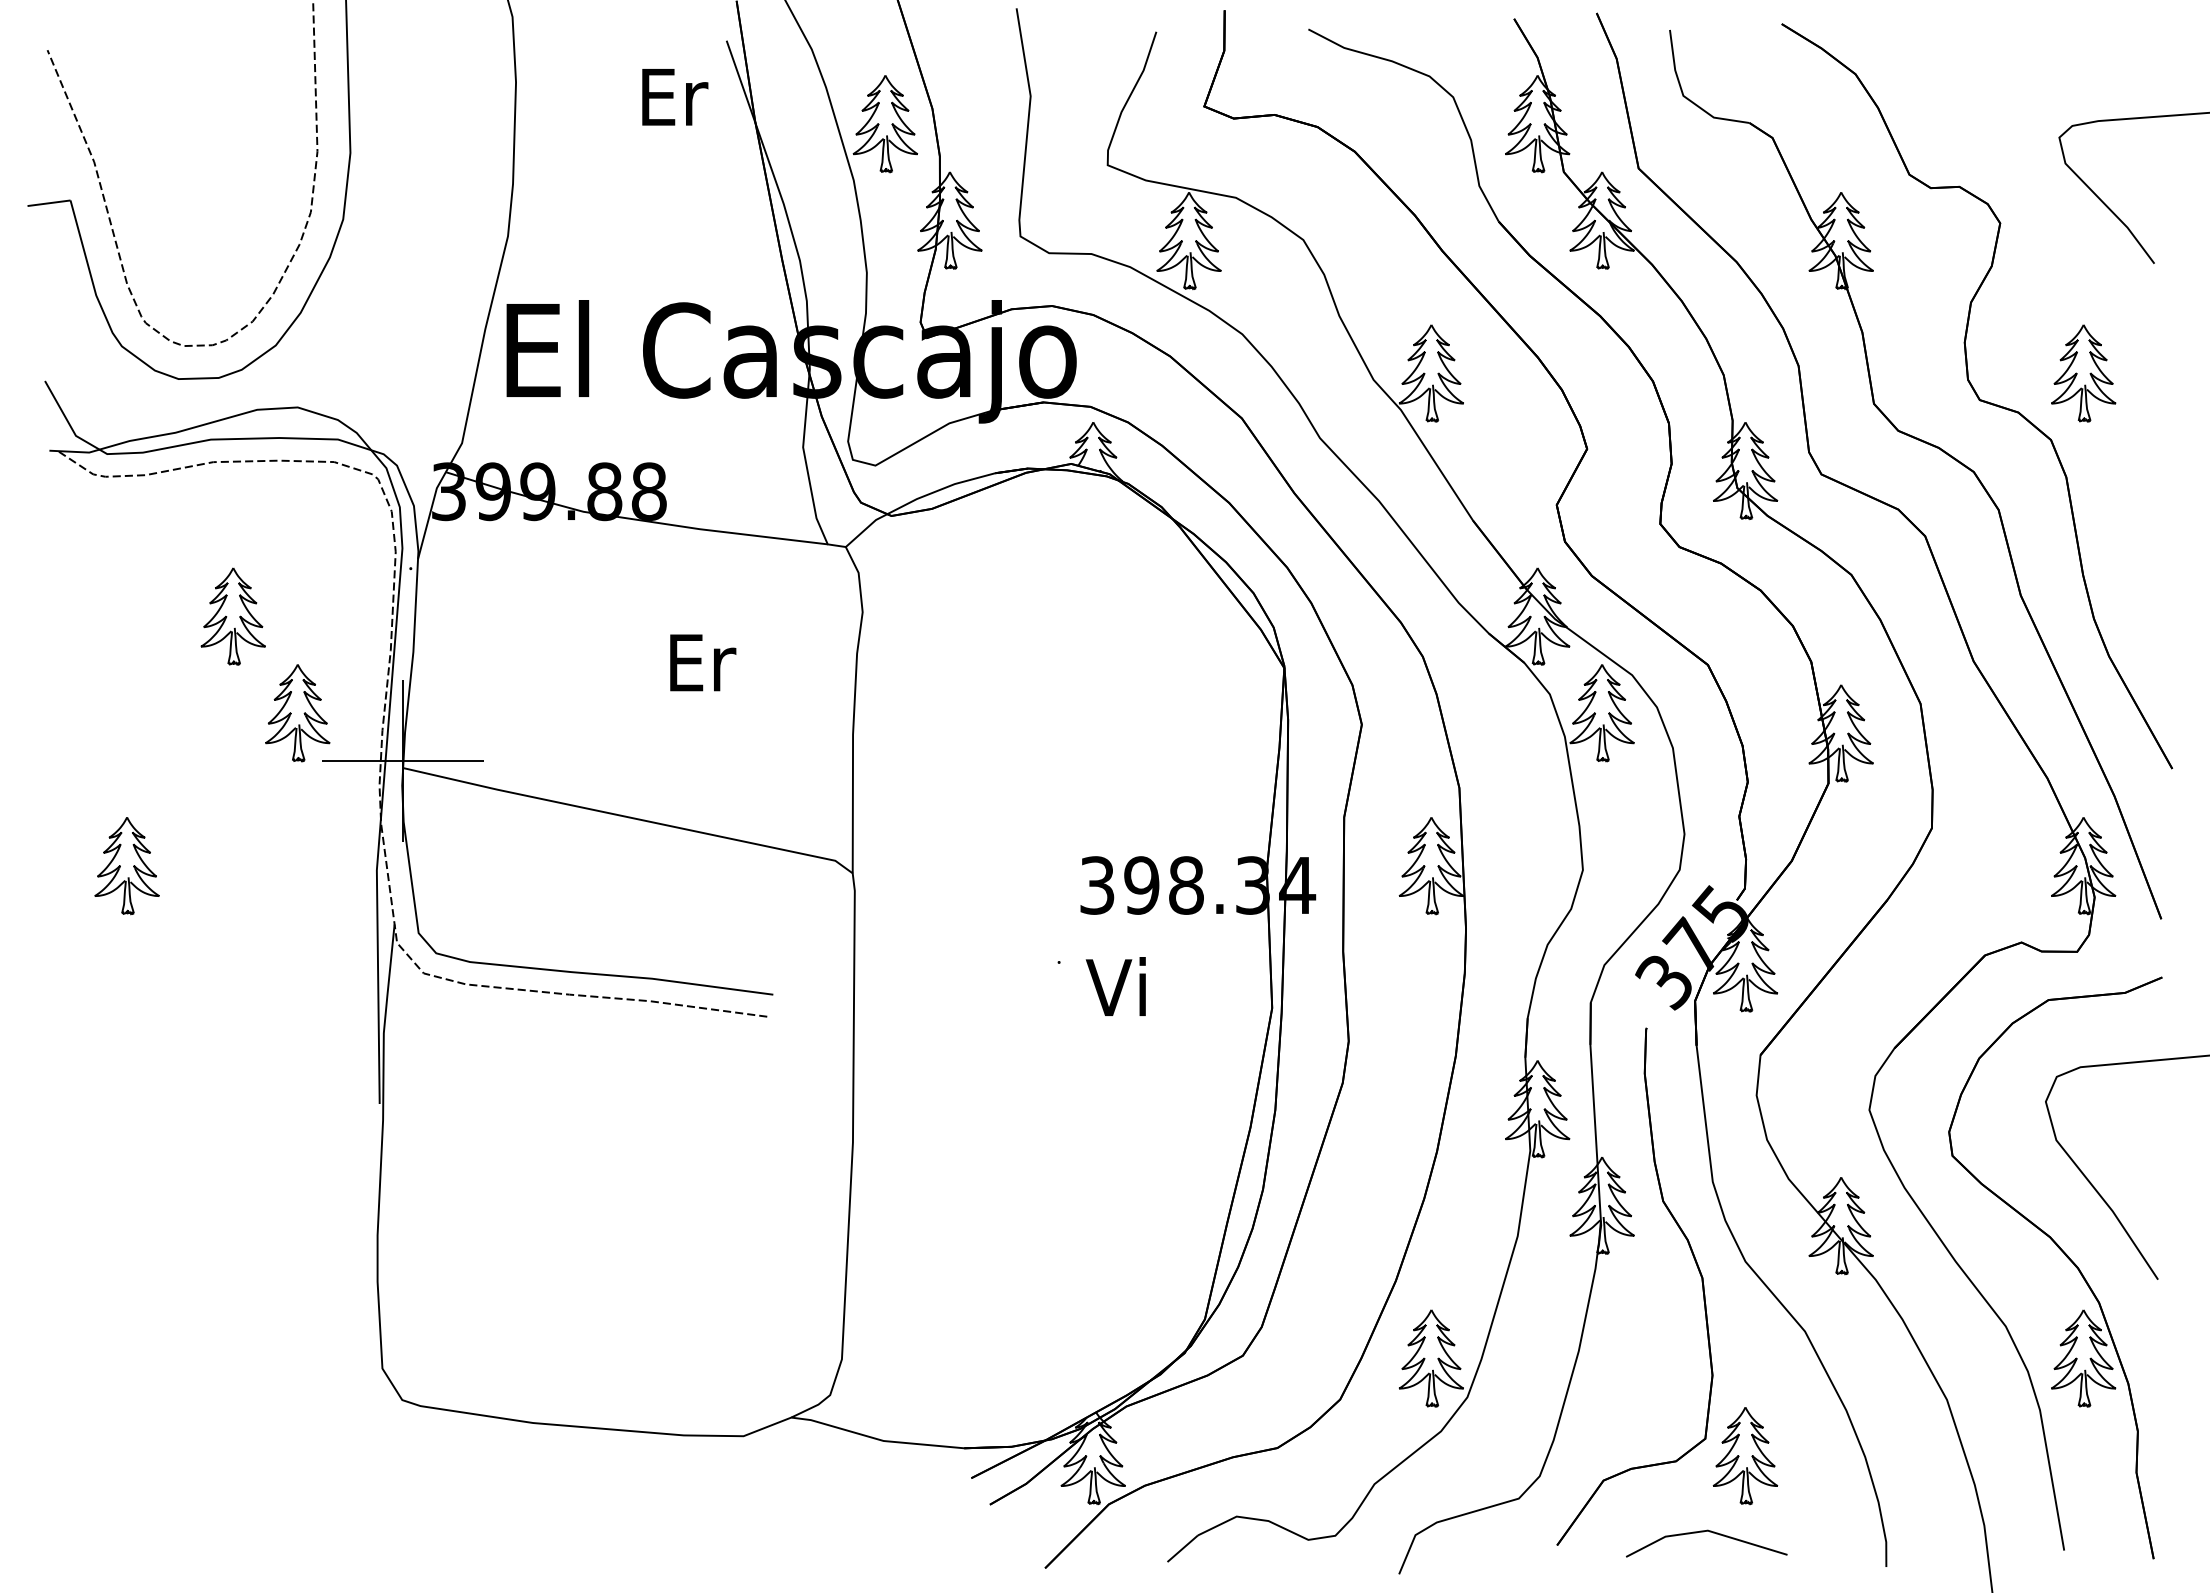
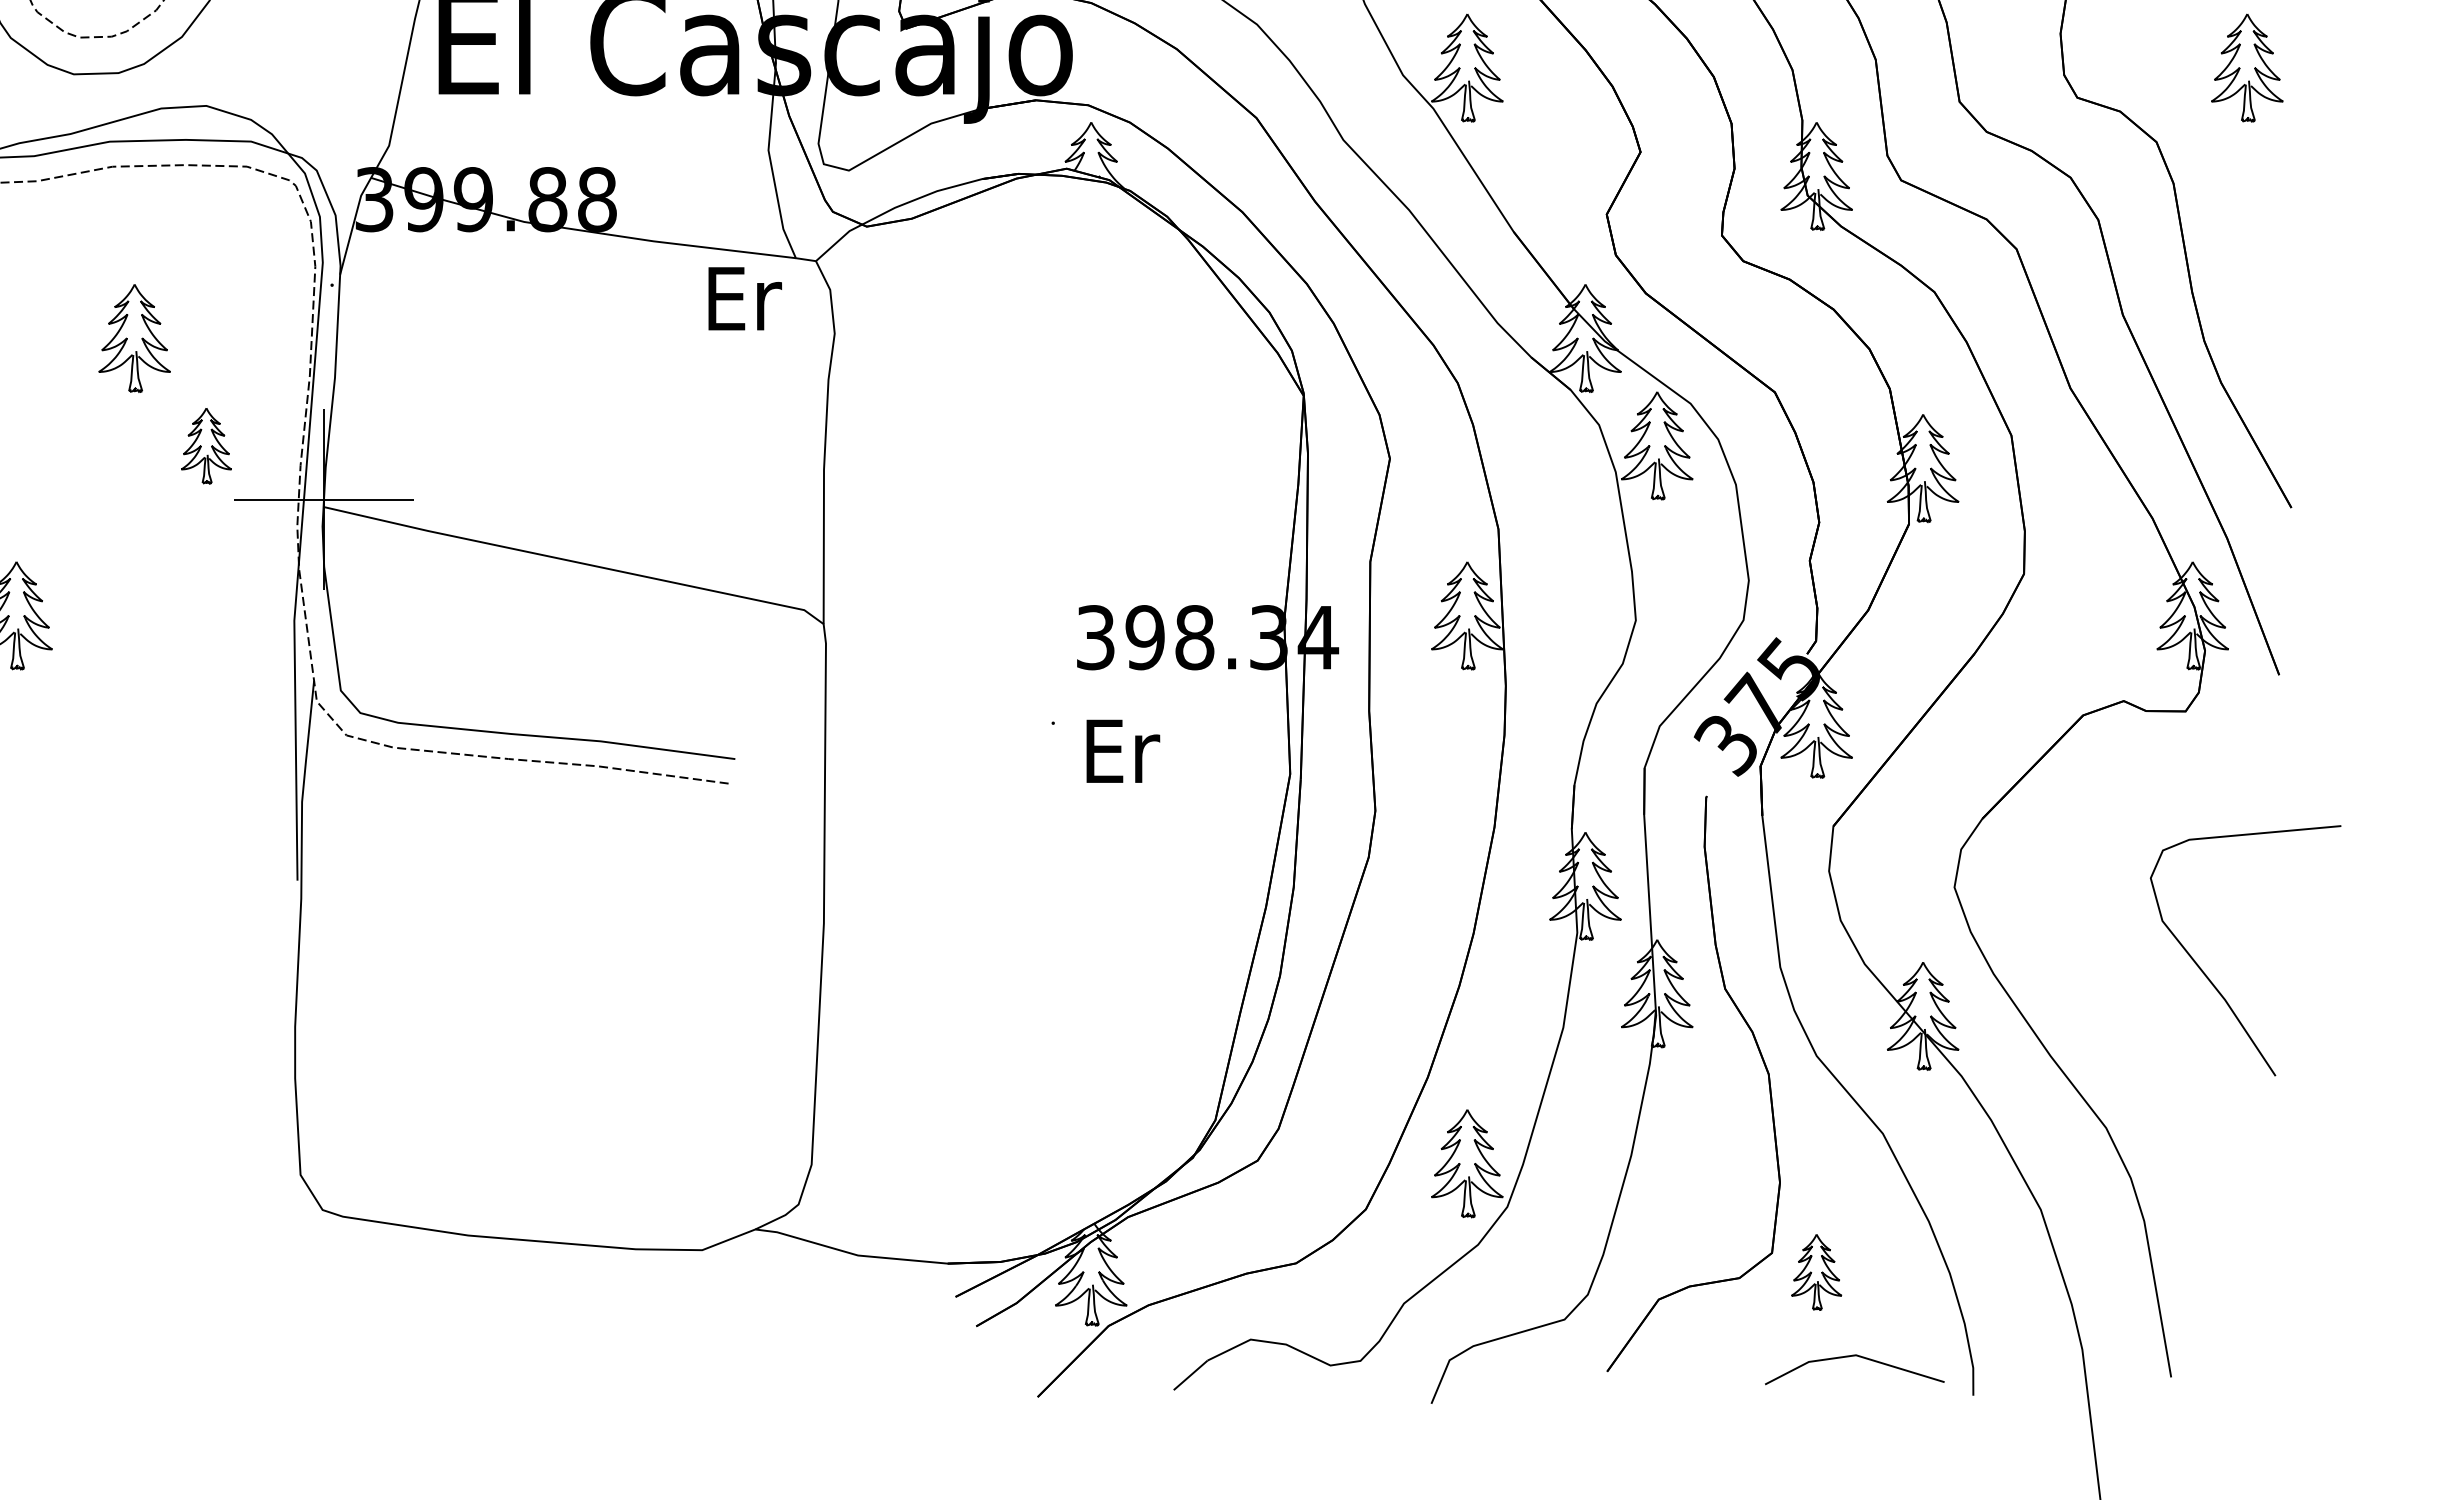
part: (2083, 373) -> (2247, 68), moved
text: (703, 662) -> (745, 298), moved
part: (297, 713) -> (206, 446), size x0.7
text: (1120, 986) -> (1121, 749), Vi -> Er
part: (2066, 1257) -> (2173, 1051), removed
part: (1745, 1456) -> (1816, 1272), size x0.7
line: (1704, 1532) -> (1852, 1357), moved

